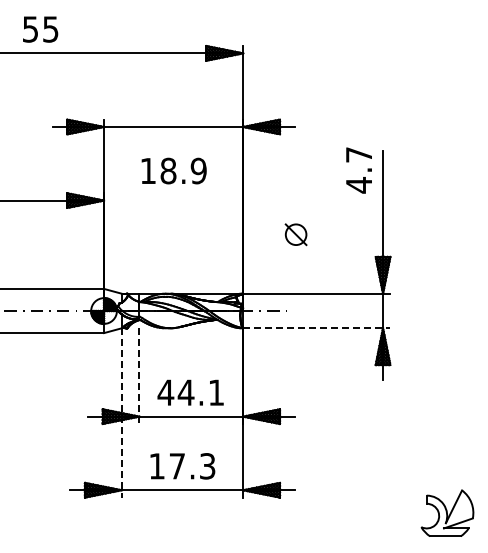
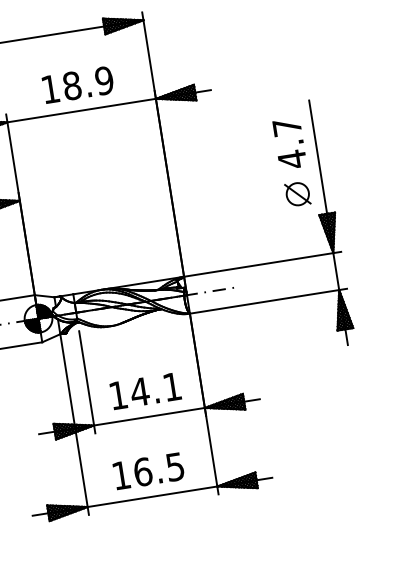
text: (173, 170) -> (77, 84), moved
text: (358, 170) -> (289, 143), moved
part: (295, 234) -> (297, 194), moved
line: (316, 328) -> (268, 301), dashed -> solid
line: (139, 376) -> (87, 382), dashed -> solid
text: (165, 392) -> (117, 395), 44.1 -> 14.1
line: (121, 412) -> (74, 424), dashed -> solid
text: (192, 466) -> (159, 469), 17.3 -> 16.5

